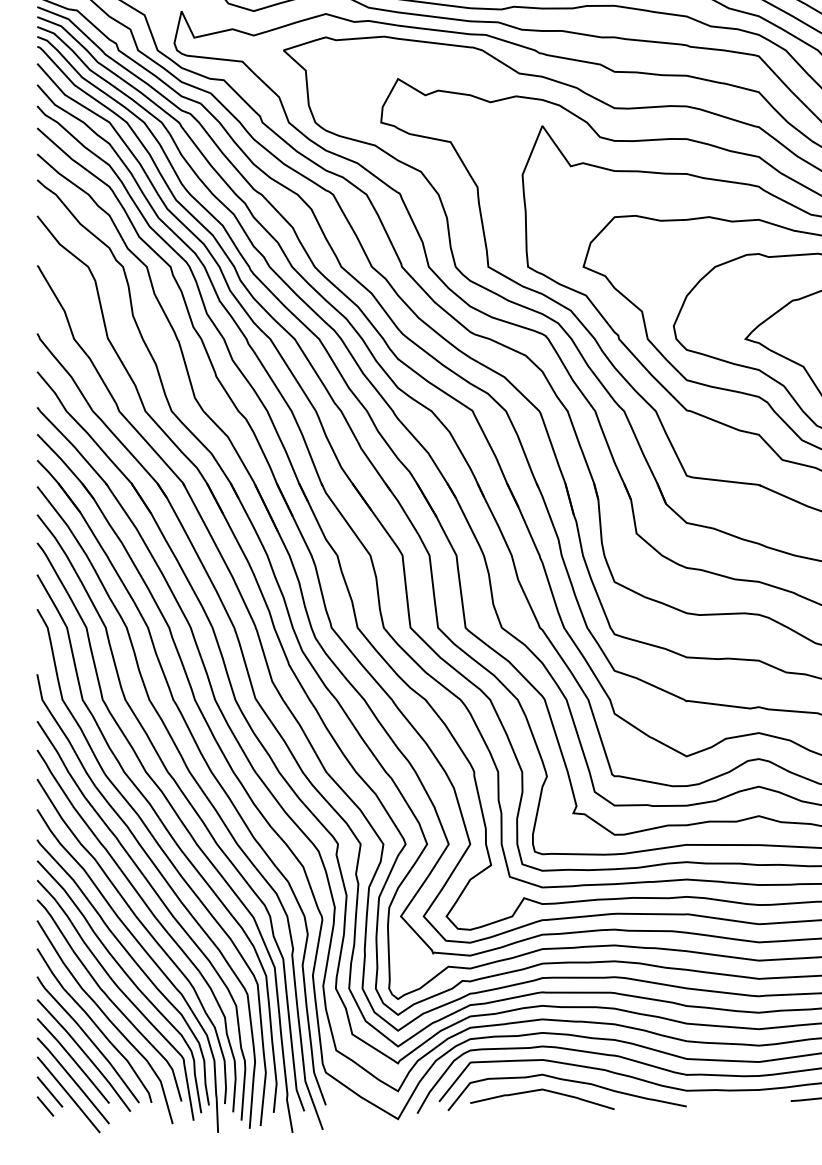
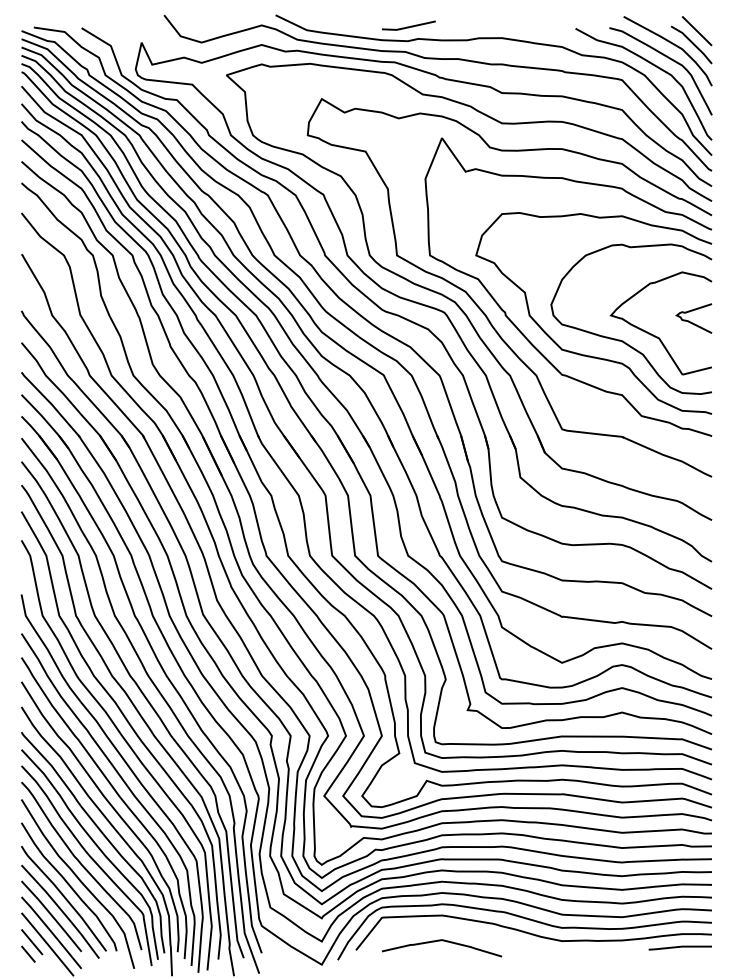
curve: (567, 1081) -> (462, 933), removed

